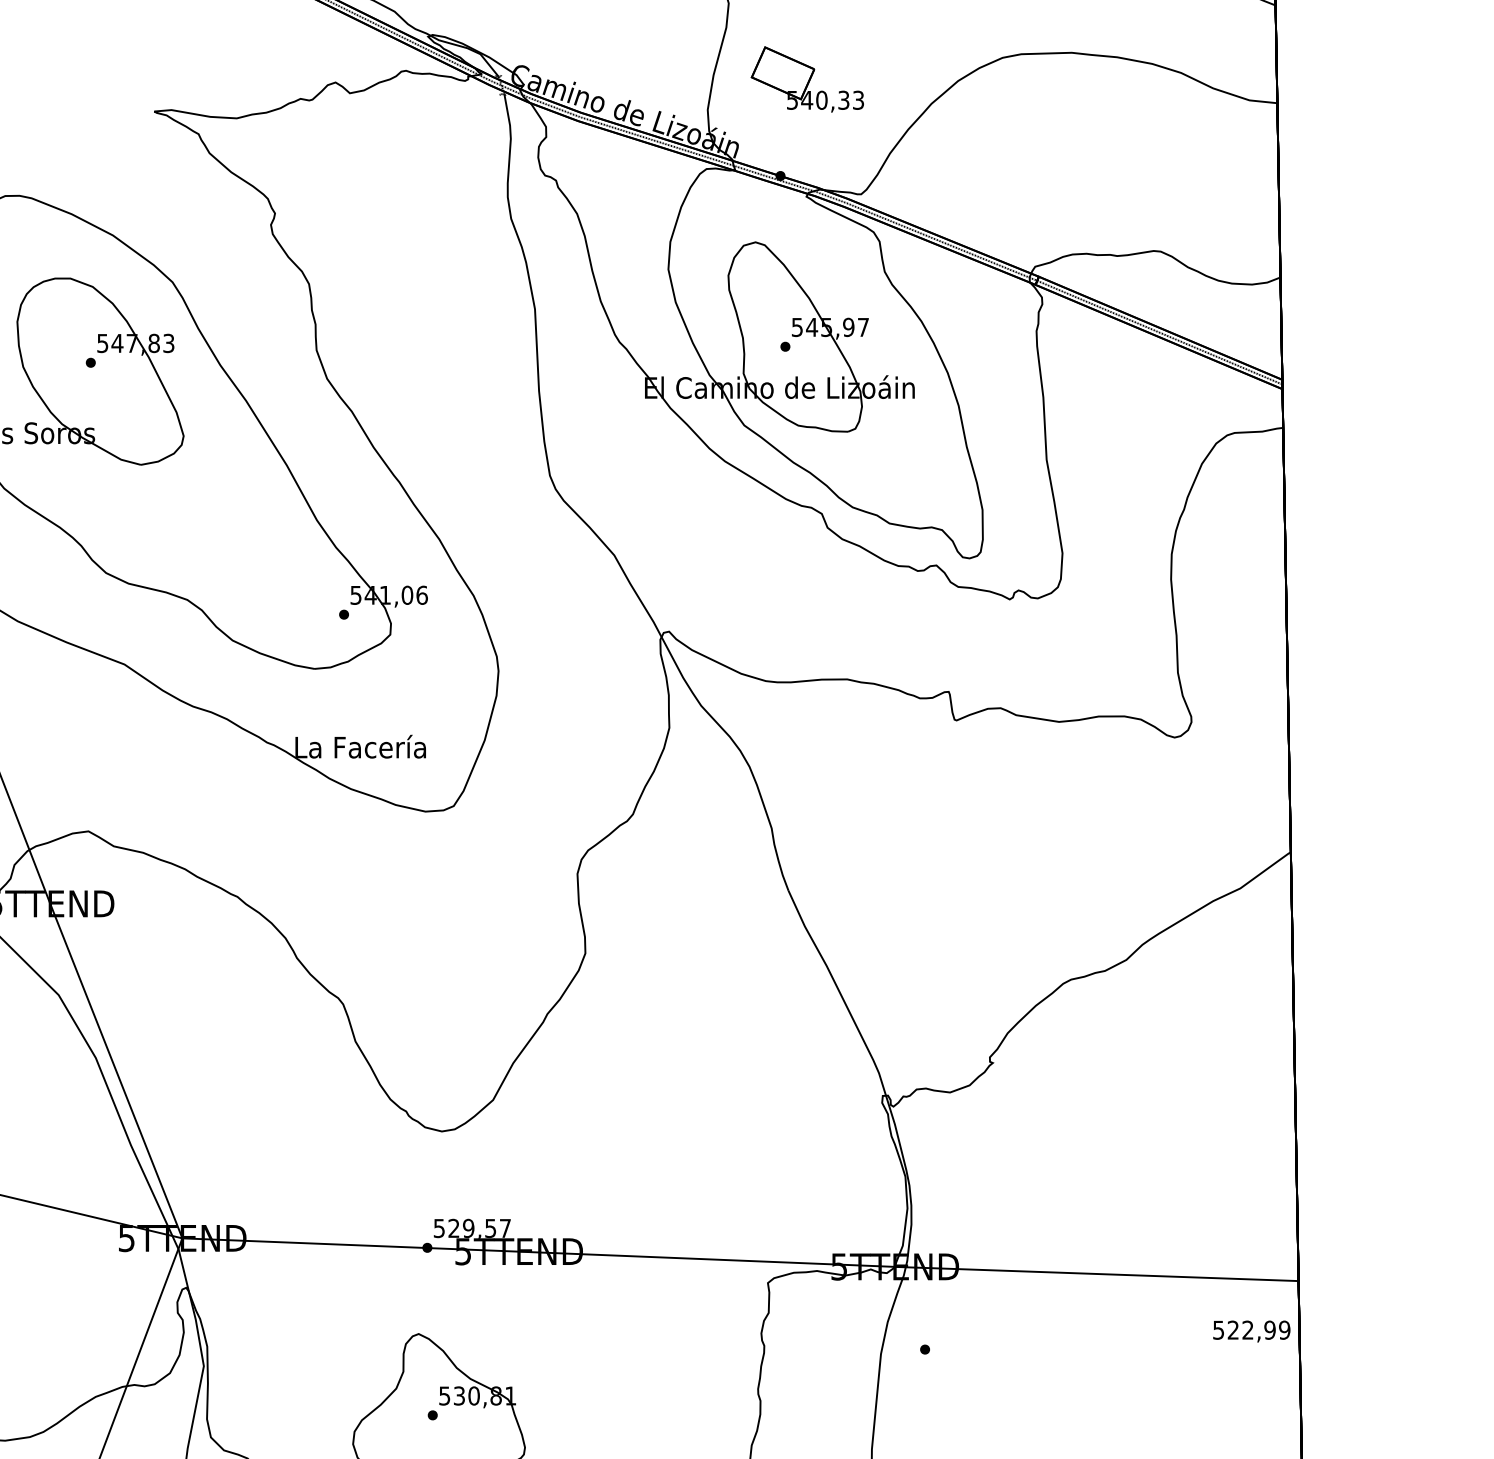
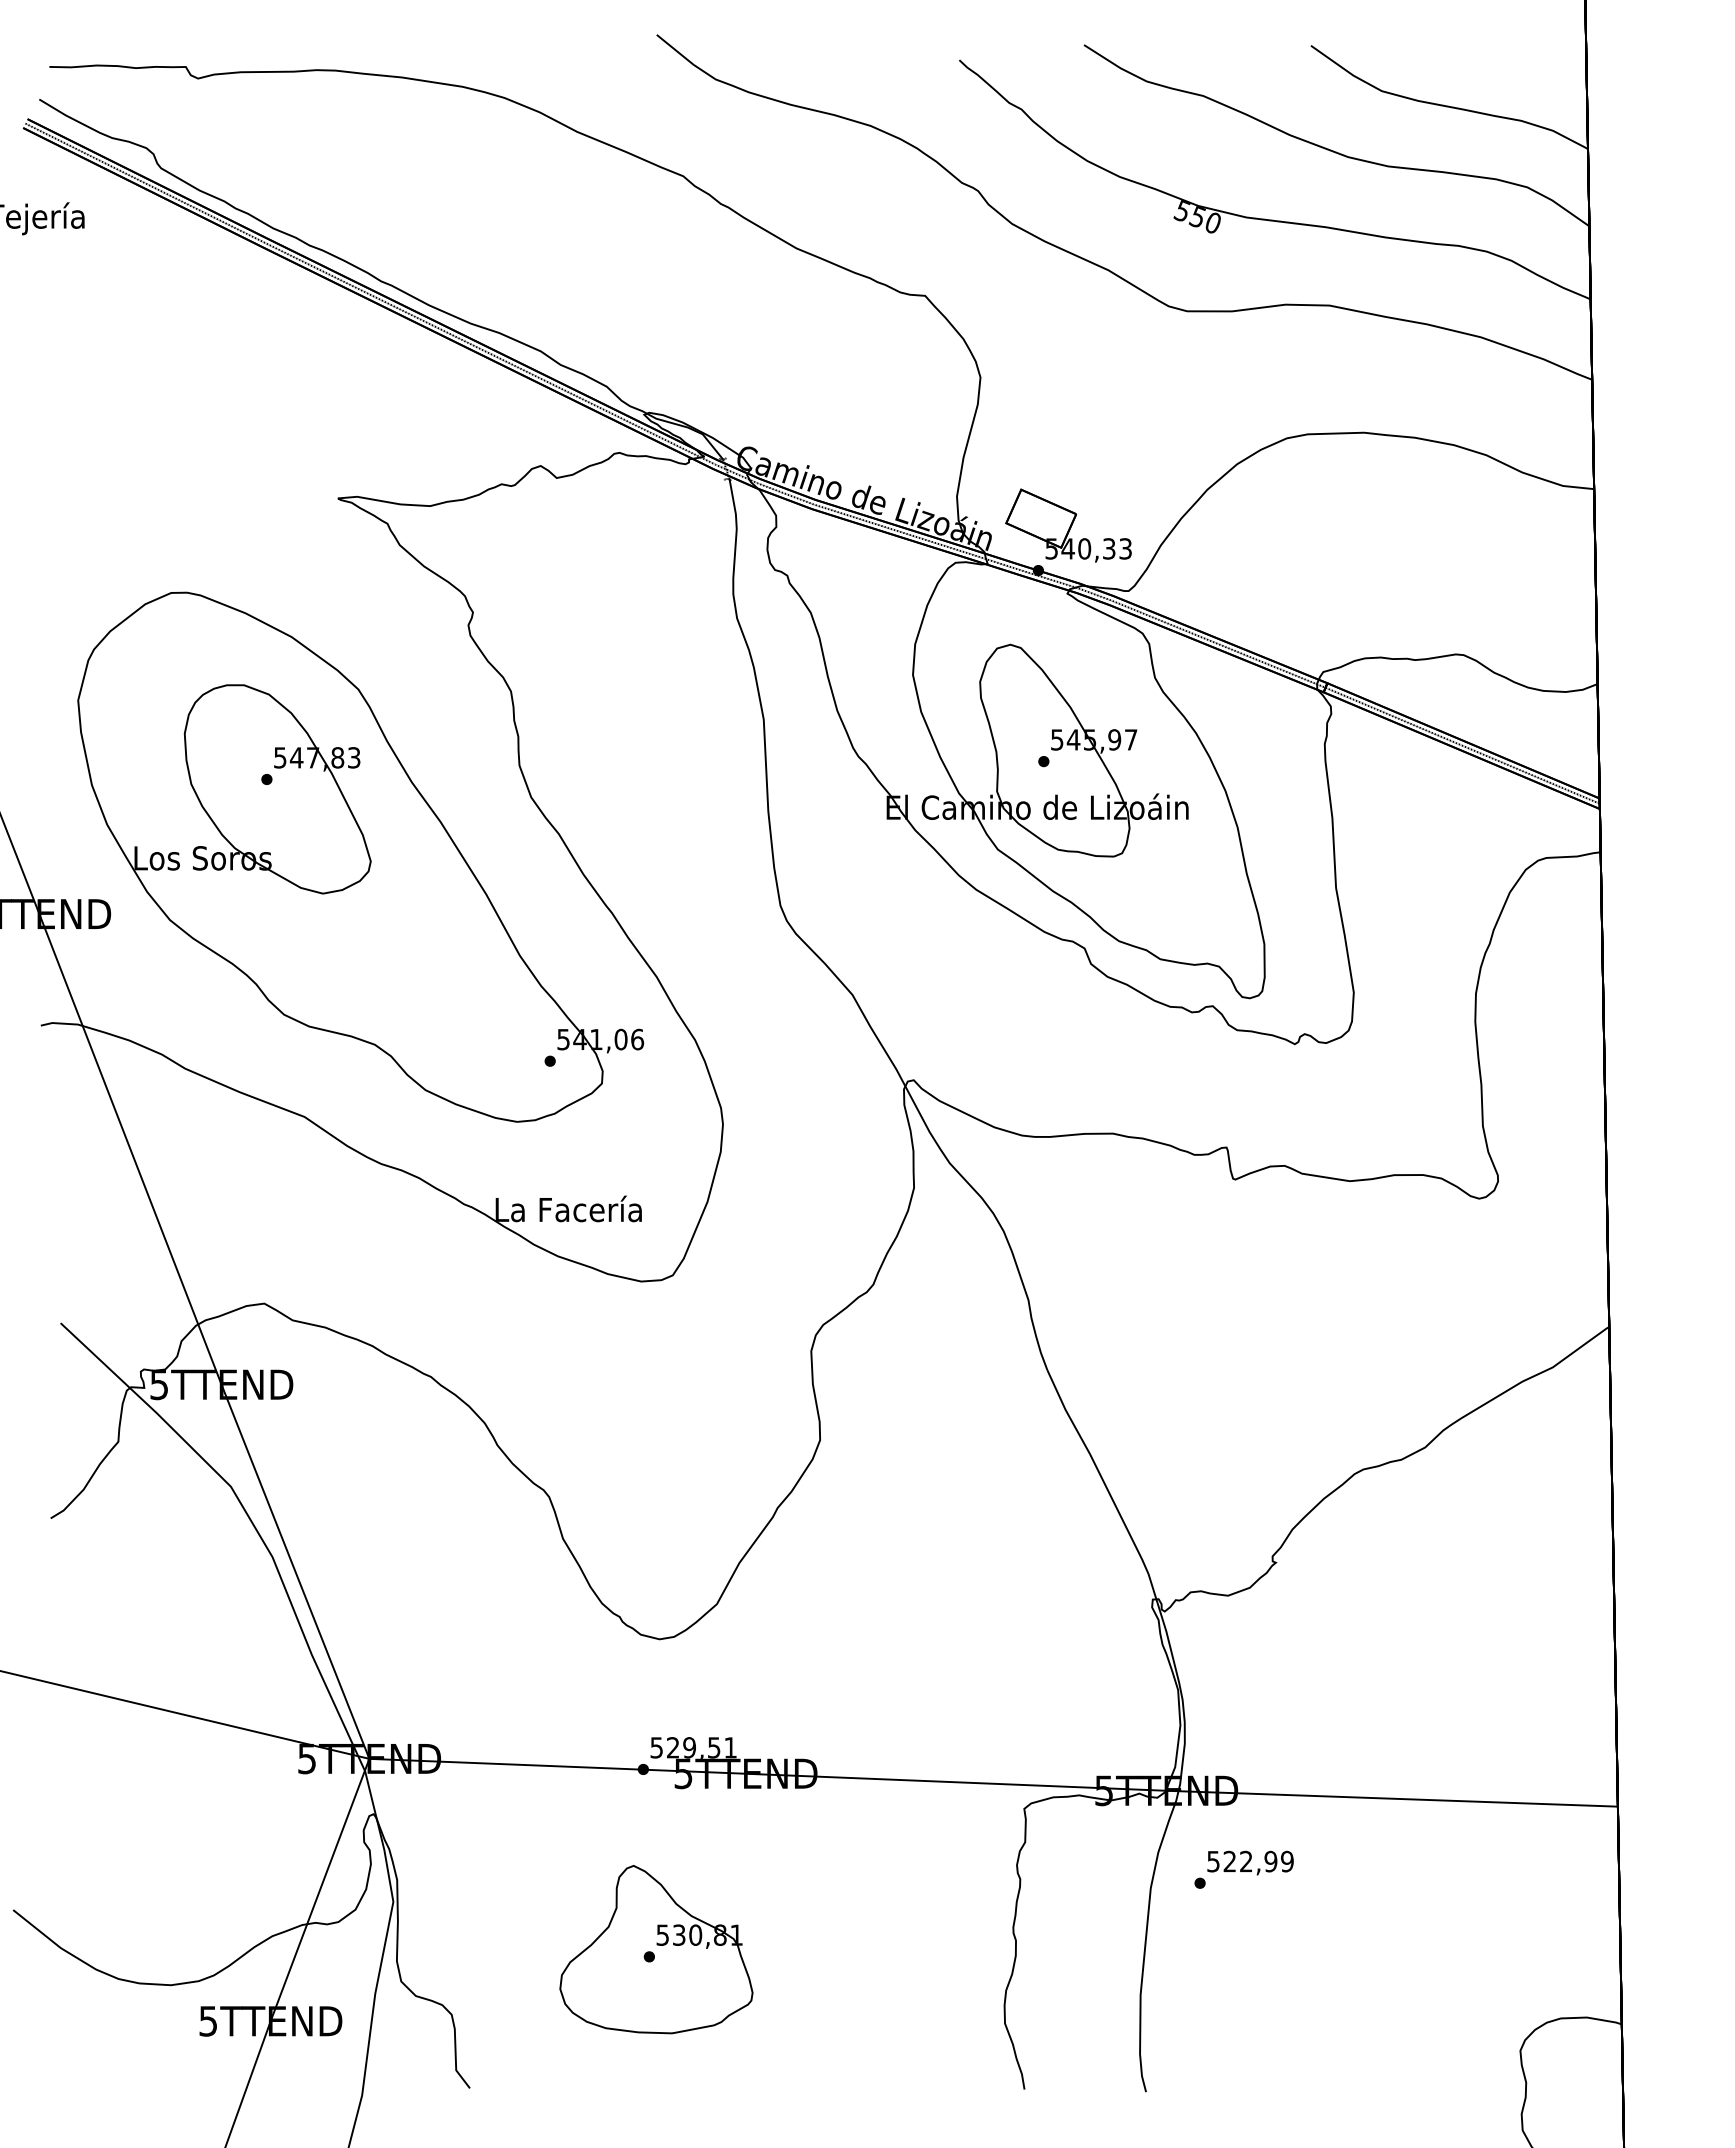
part: (807, 79) -> (1068, 525), moved
text: (505, 1228) -> (730, 1747), 529,57 -> 529,51
text: (1251, 1331) -> (1250, 1862), moved

